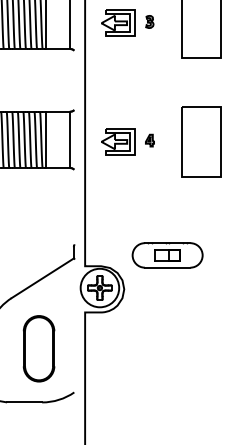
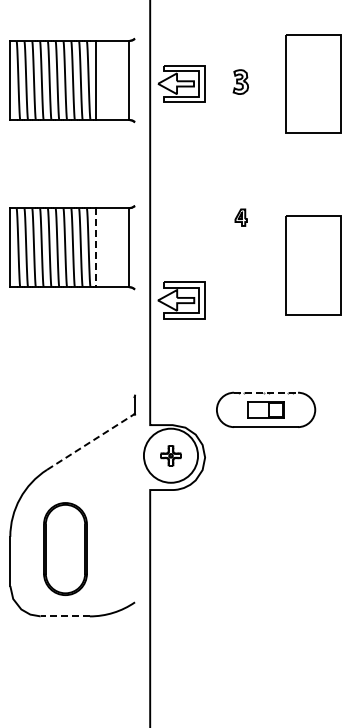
part: (150, 21) -> (241, 81), size x1.4
part: (118, 23) -> (181, 83), moved
line: (46, 140) -> (95, 248), solid -> dashed
part: (149, 140) -> (240, 217), moved
part: (118, 141) -> (181, 300), moved
part: (201, 141) -> (313, 265), moved
line: (167, 243) -> (266, 392), solid -> dashed
line: (42, 277) -> (90, 441), solid -> dashed
part: (99, 287) -> (170, 455), size x0.6
part: (39, 348) -> (65, 548), moved
line: (24, 402) -> (65, 616), solid -> dashed

